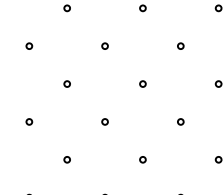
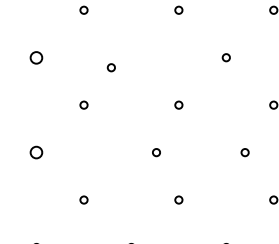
circle: (29, 45) -> (36, 56), size x1.6
circle: (104, 45) -> (110, 66), moved
circle: (29, 121) -> (36, 152), size x1.6
circle: (104, 121) -> (155, 152), moved
circle: (180, 121) -> (244, 152), moved

